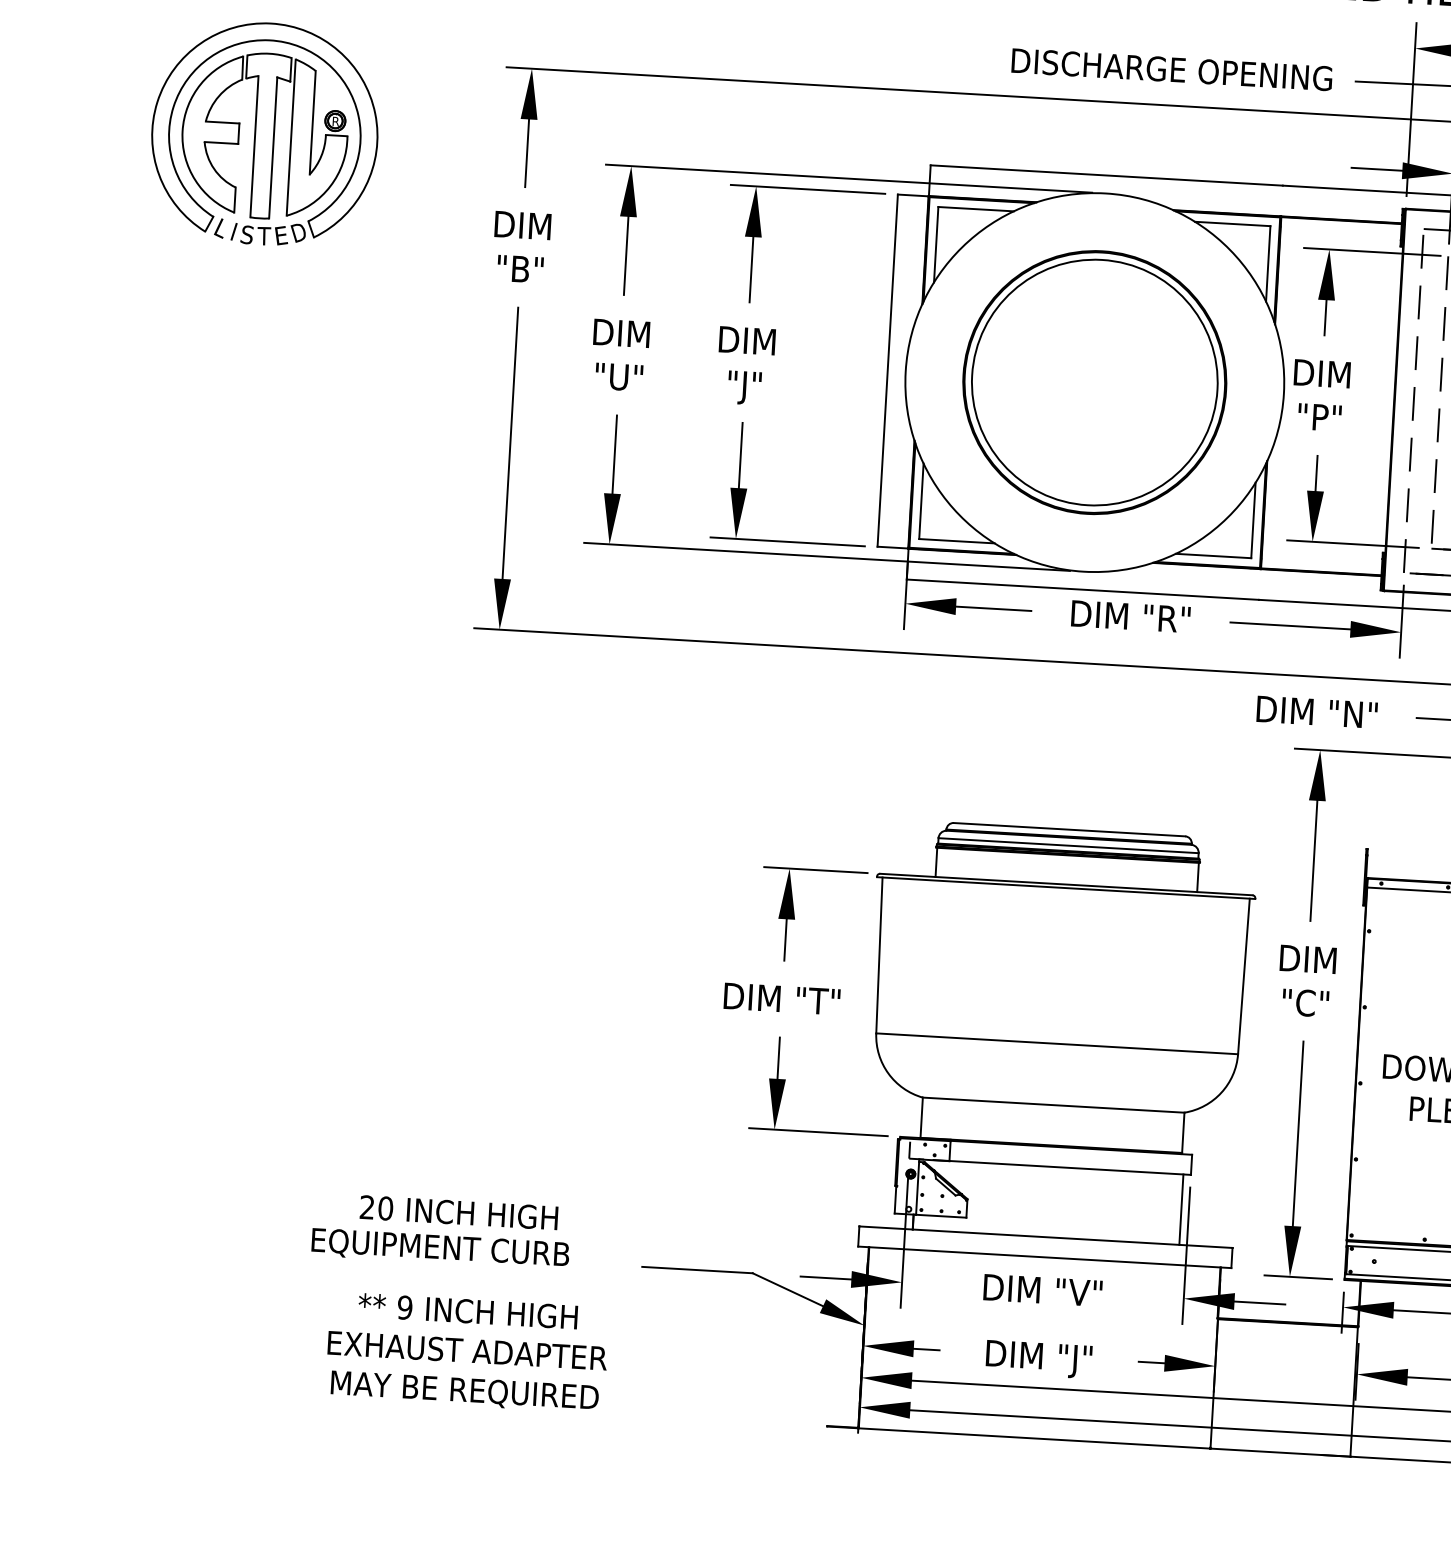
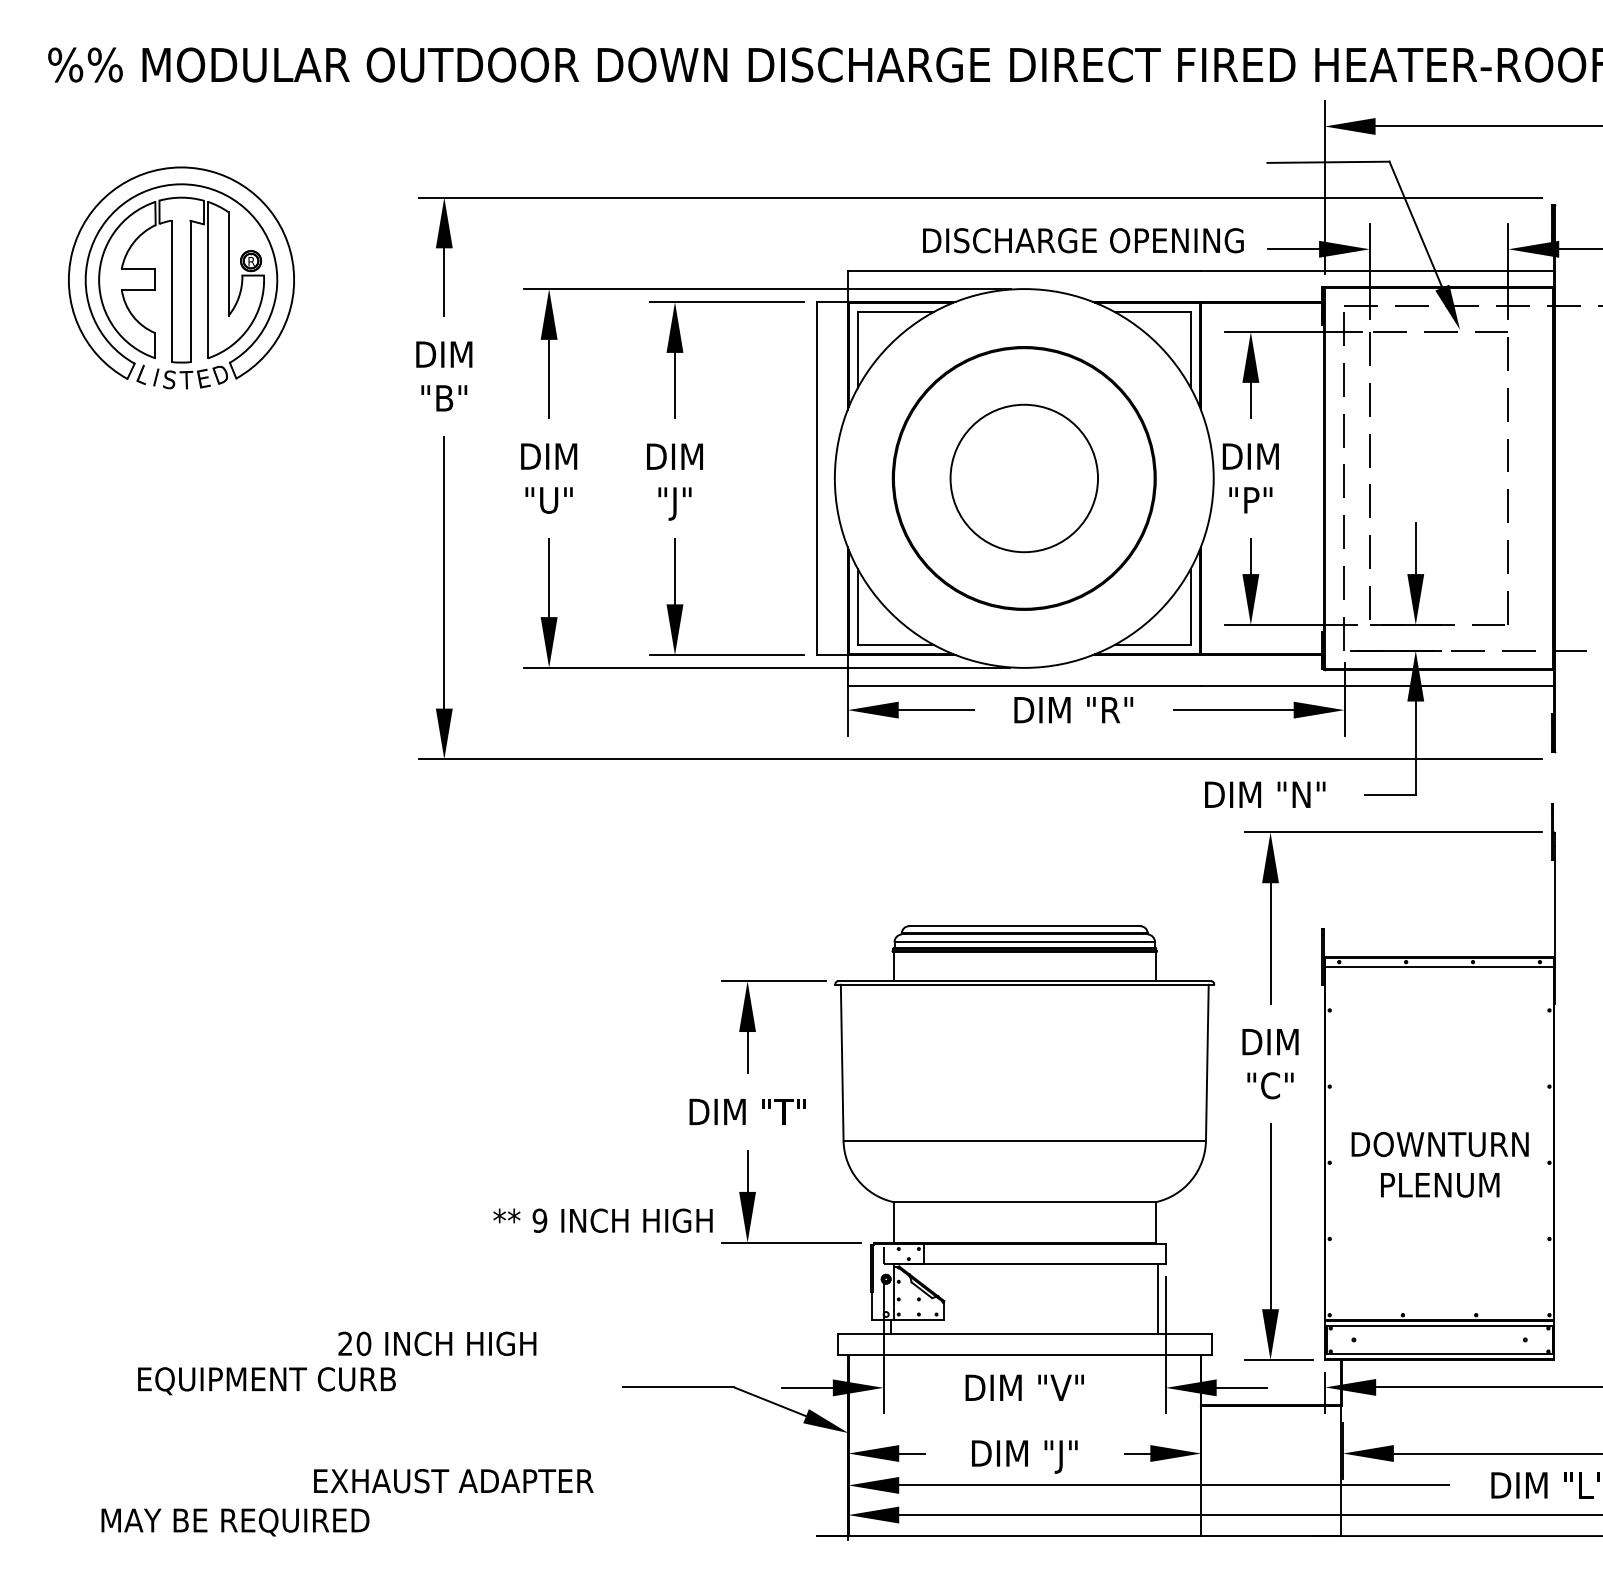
text: (1172, 69) -> (1083, 240), moved
circle: (1095, 382) -> (1024, 478), size x0.6
text: (440, 1249) -> (266, 1381), moved
text: (467, 1311) -> (602, 1220), moved
text: (464, 1392) -> (235, 1522), moved

